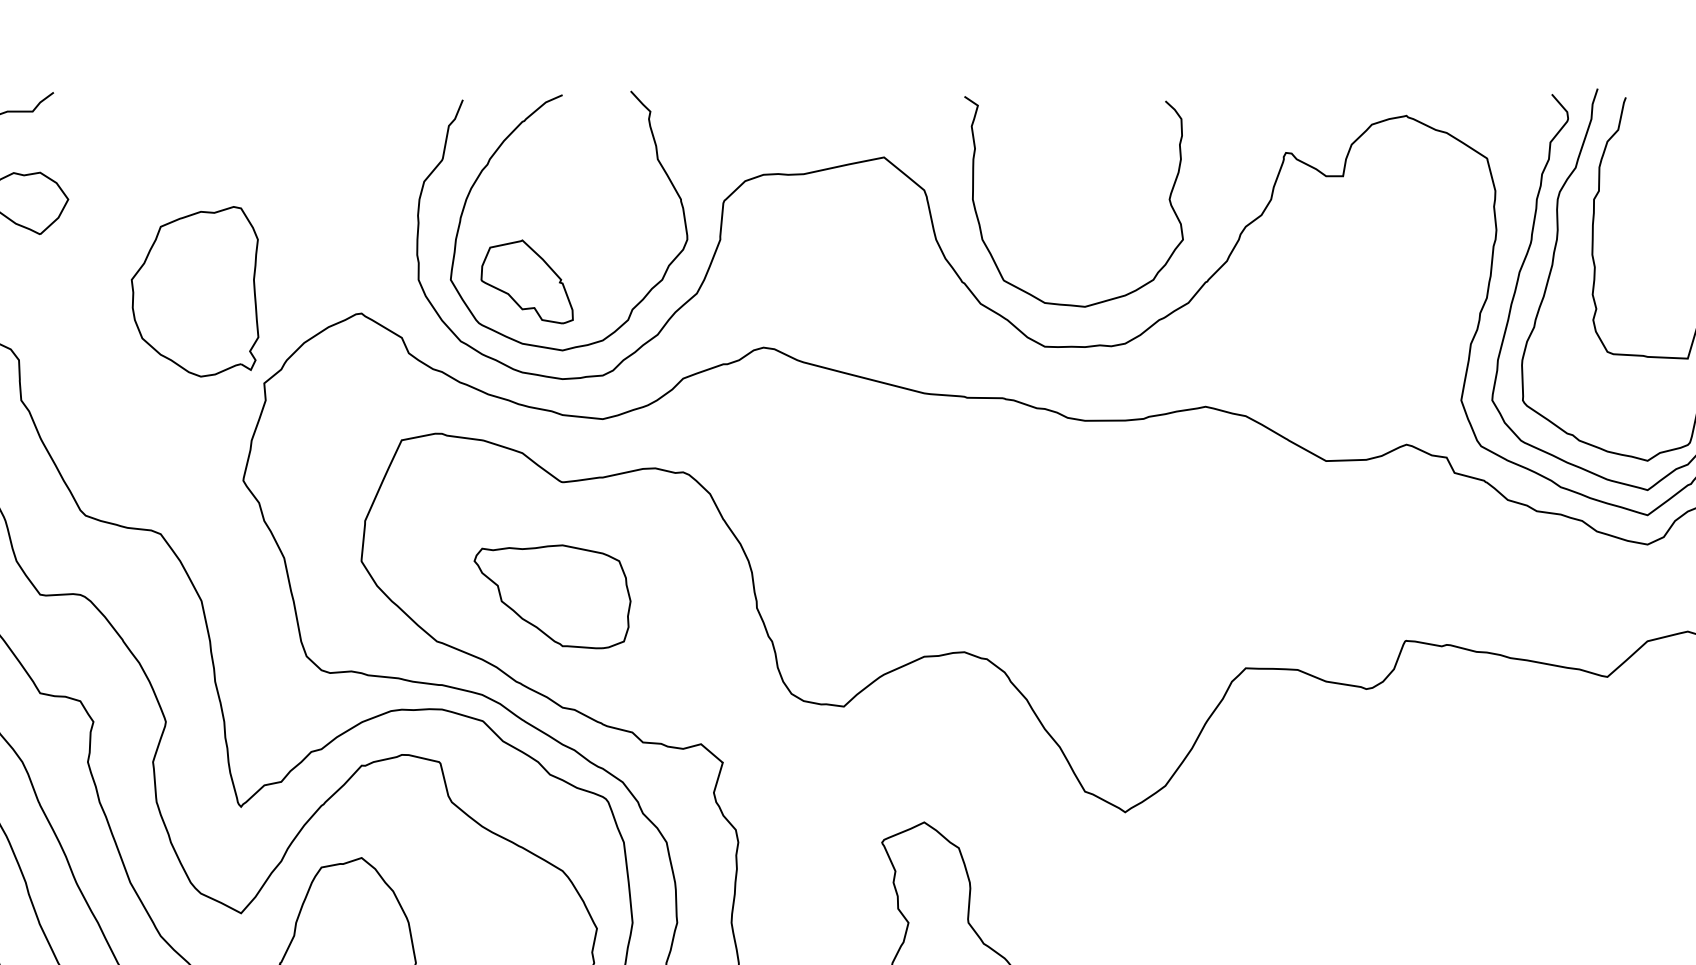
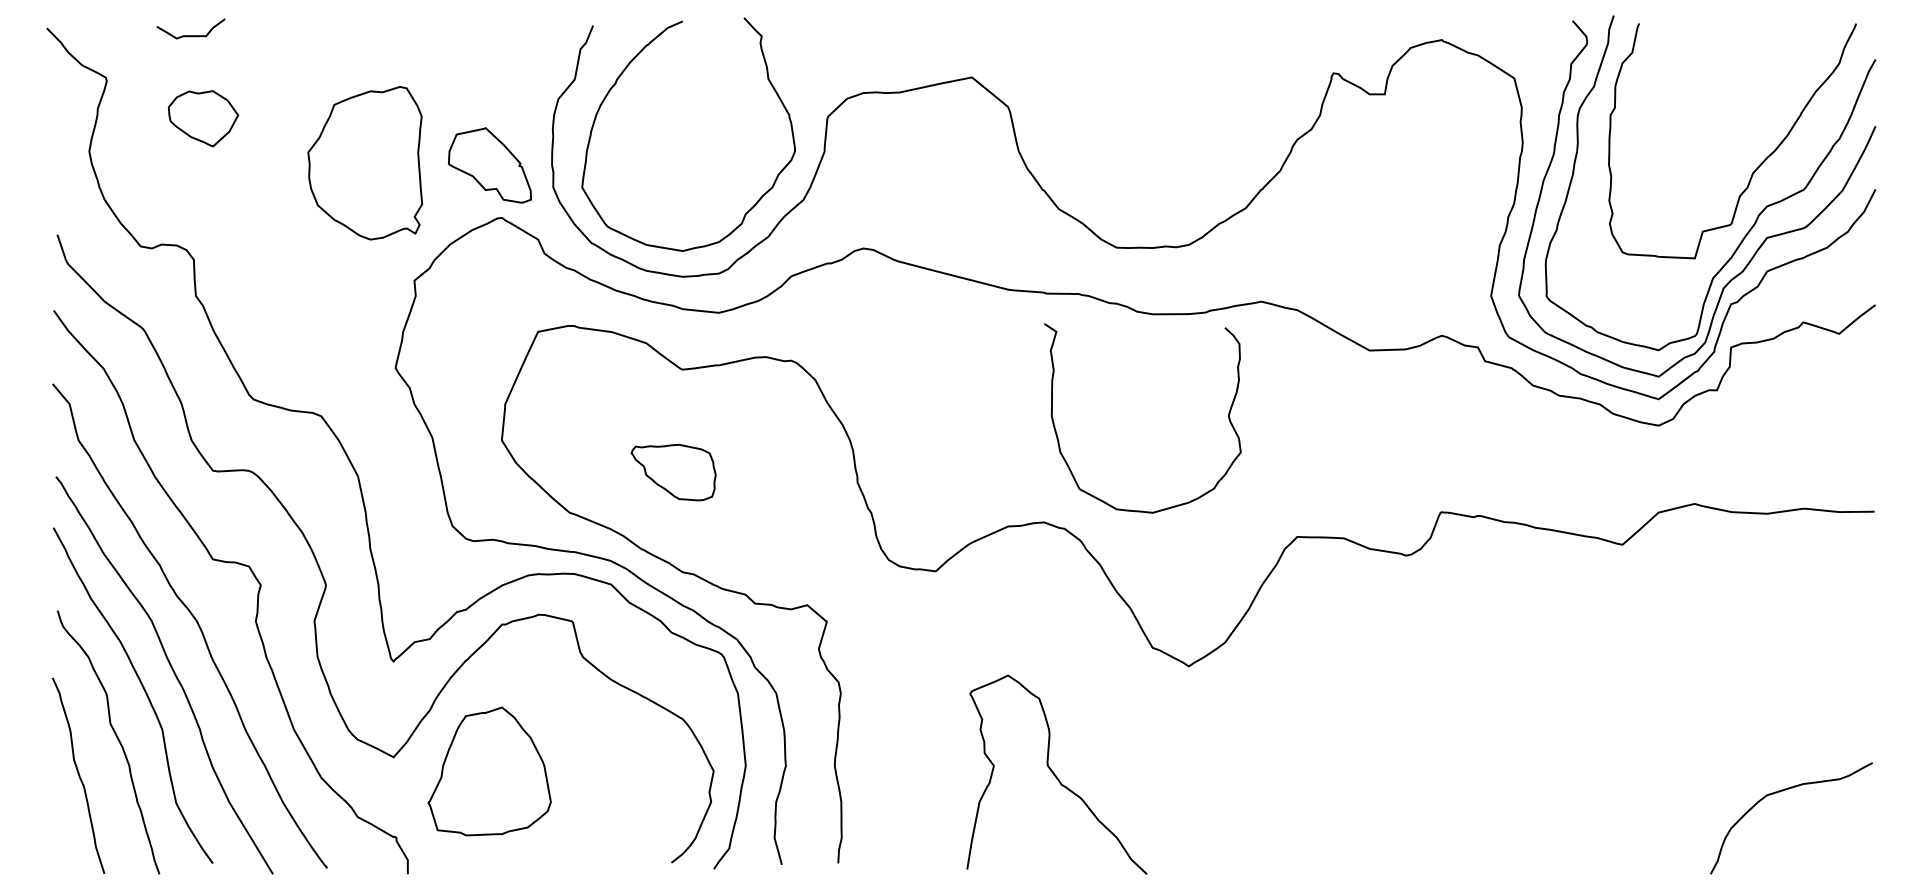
curve: (1168, 199) -> (1227, 416), moved
part: (526, 282) -> (489, 165), moved
part: (194, 292) -> (364, 163), moved
part: (552, 596) -> (673, 472), size x0.6

